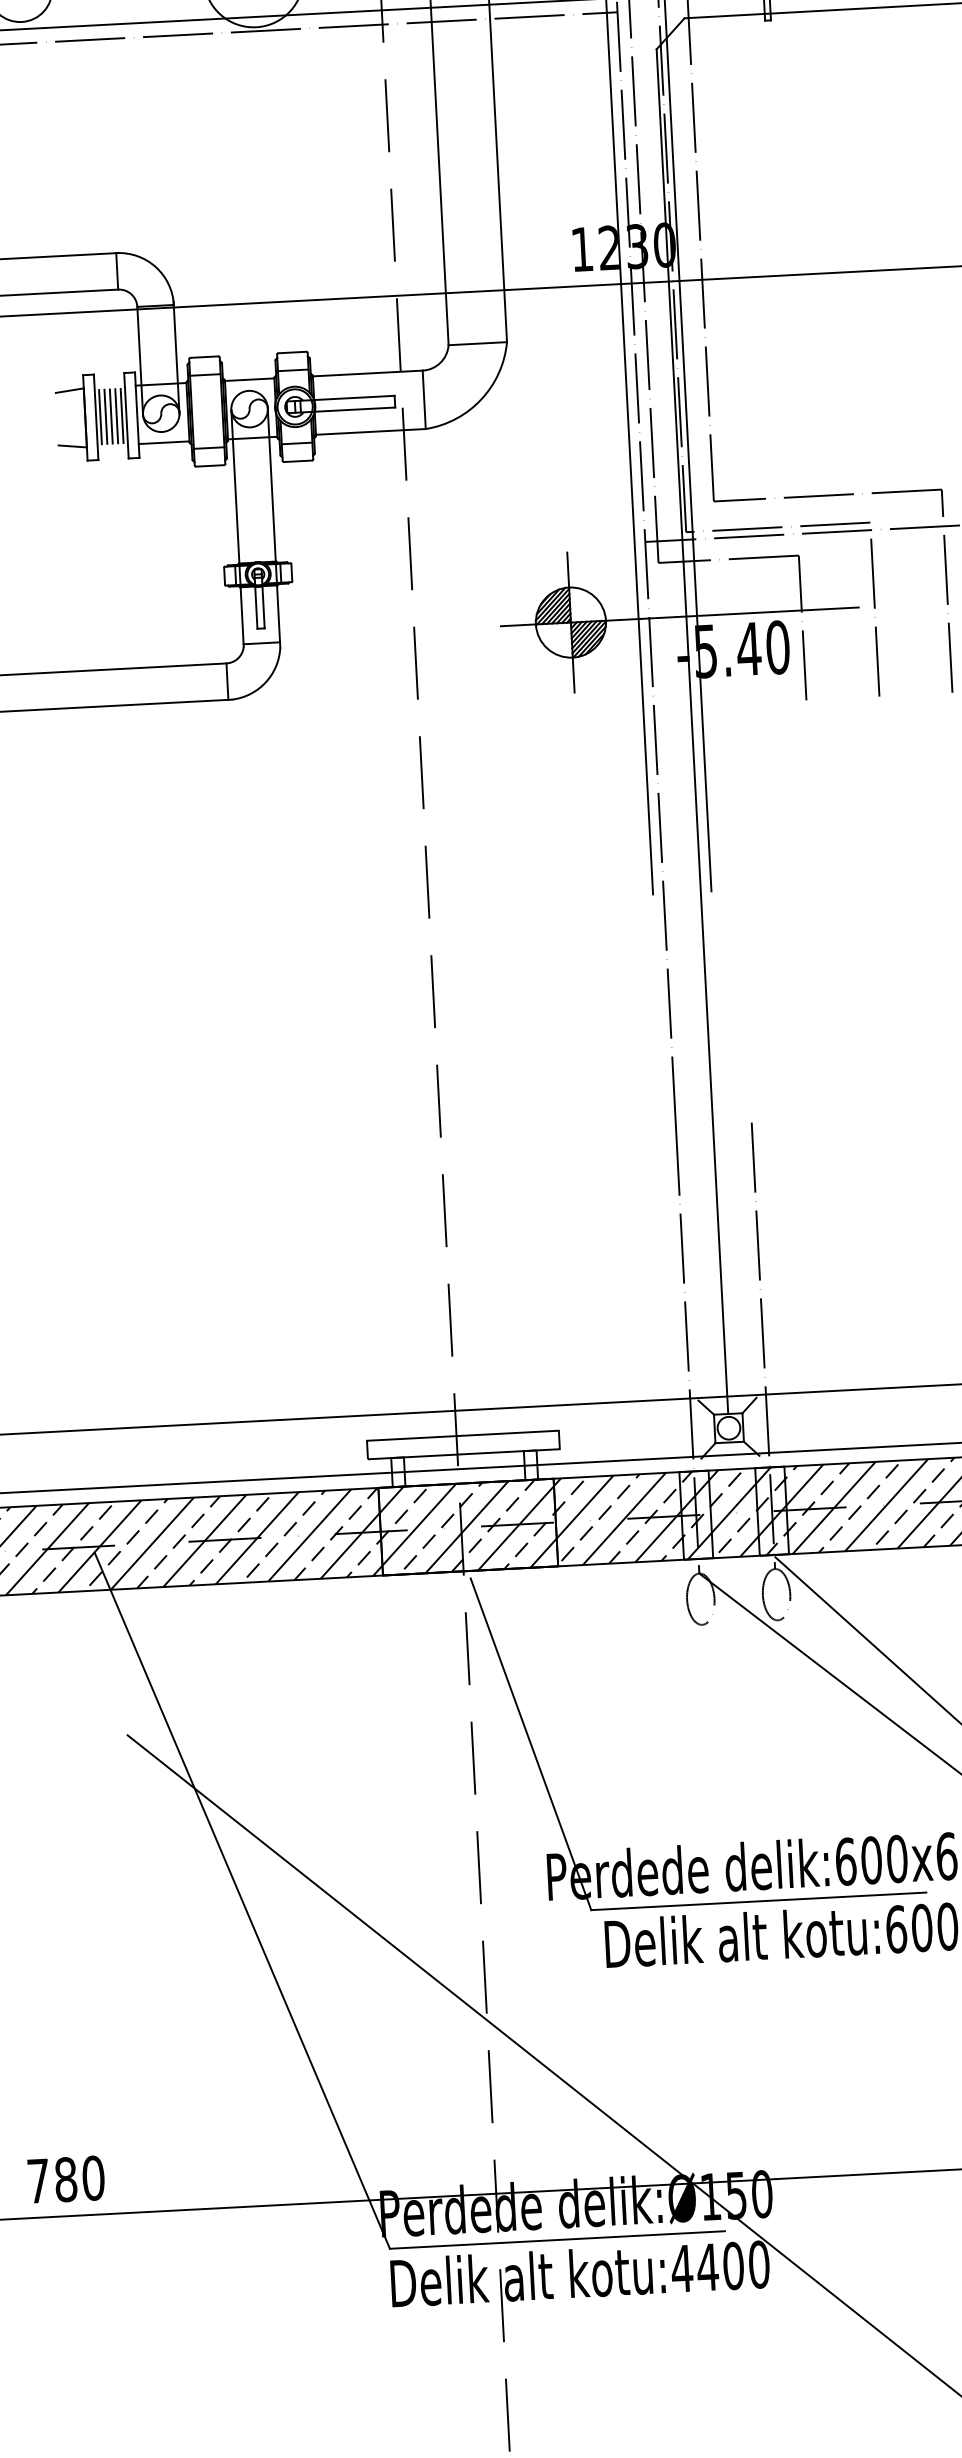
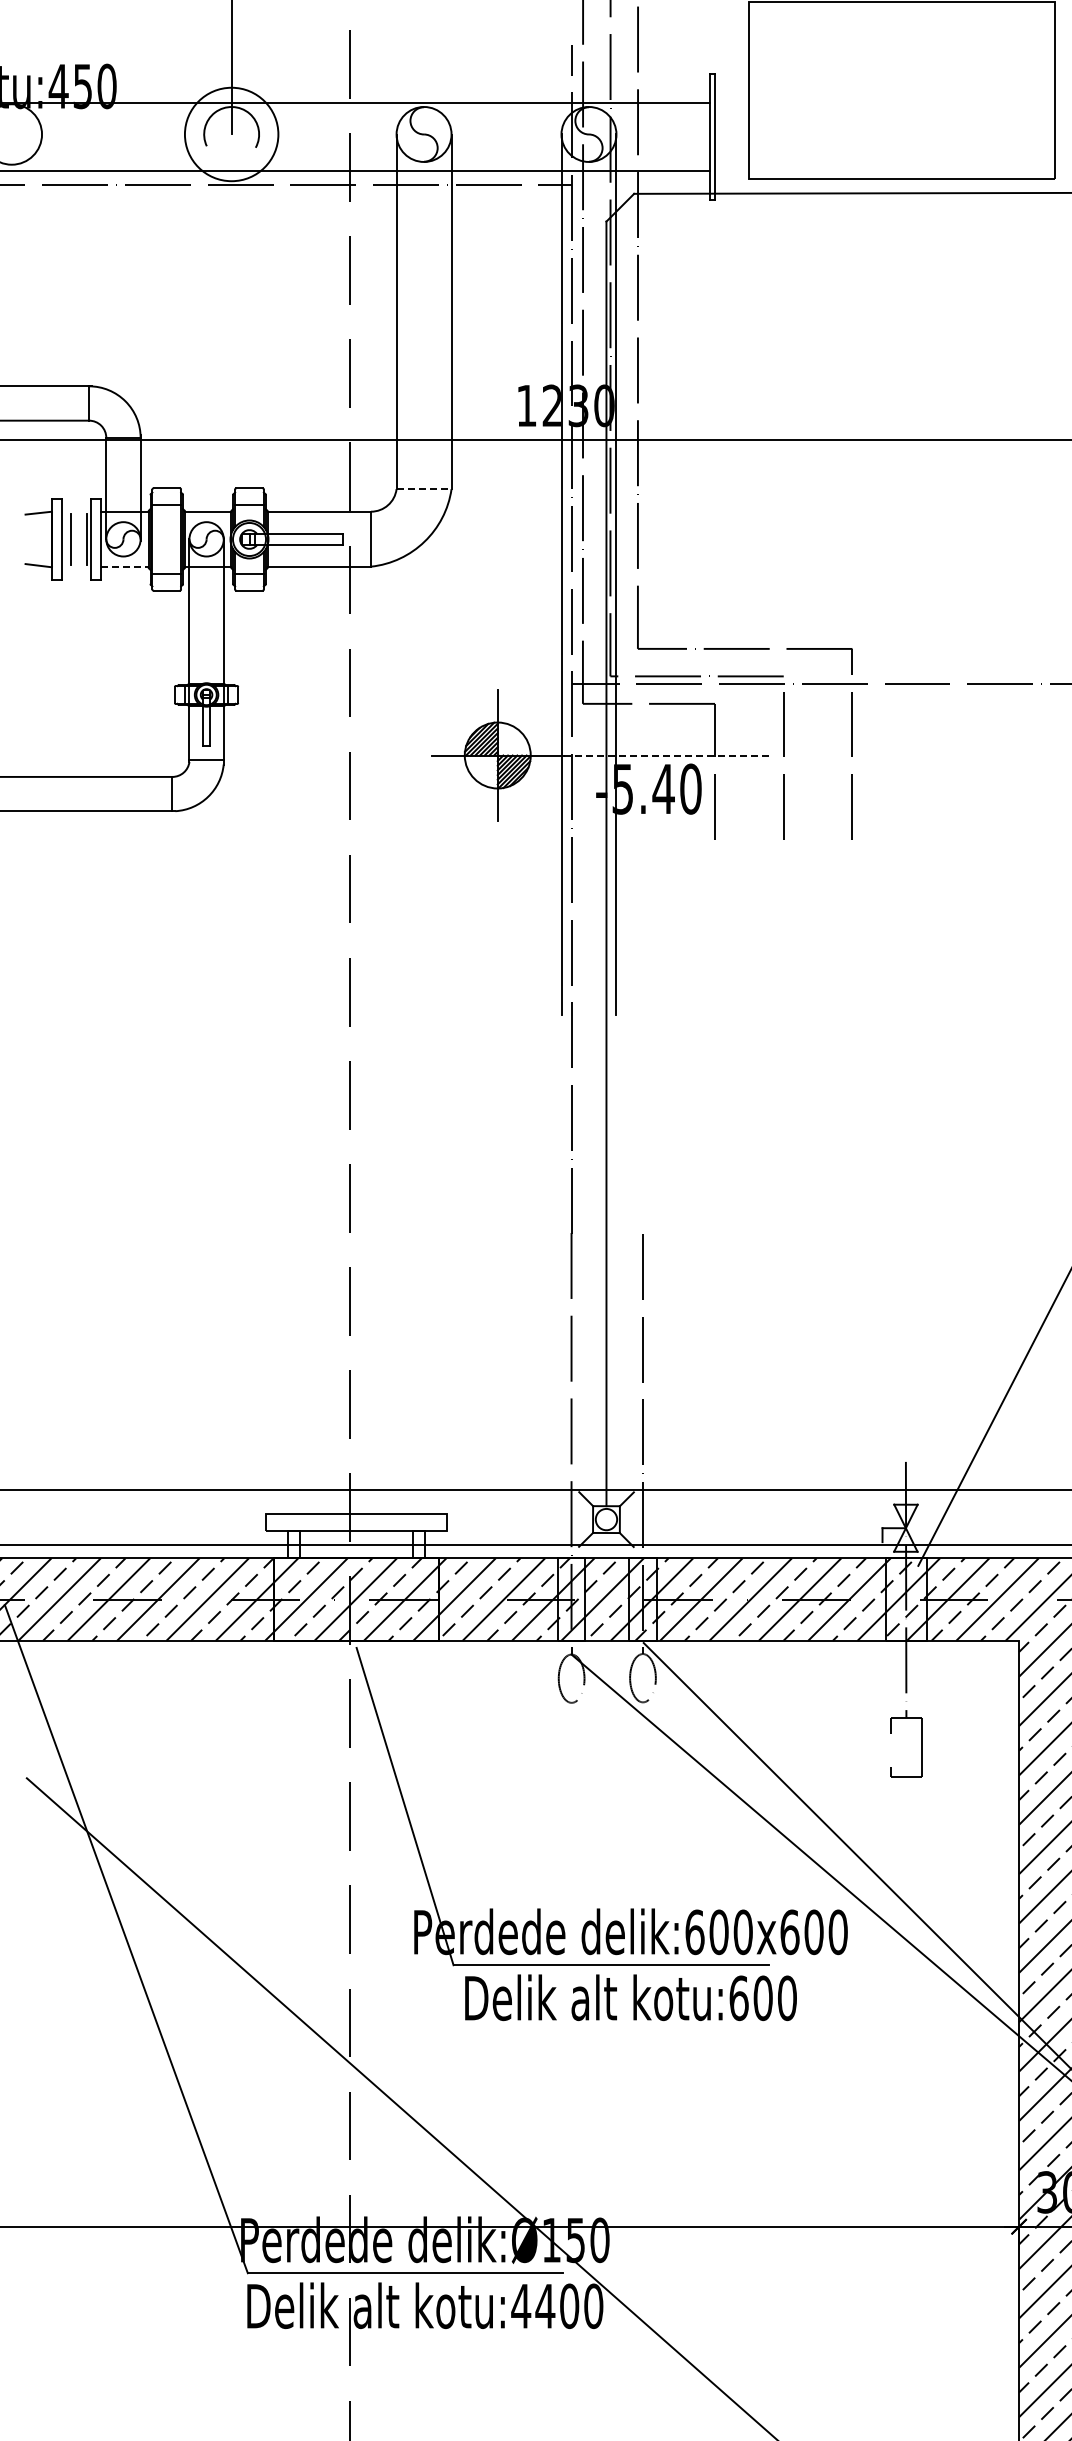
line: (478, 344) -> (424, 489), solid -> dashed
line: (111, 416) -> (76, 539), removed
line: (116, 416) -> (81, 539), removed
line: (100, 417) -> (66, 539), removed
line: (163, 442) -> (124, 566), solid -> dashed
line: (750, 613) -> (666, 755), solid -> dashed

